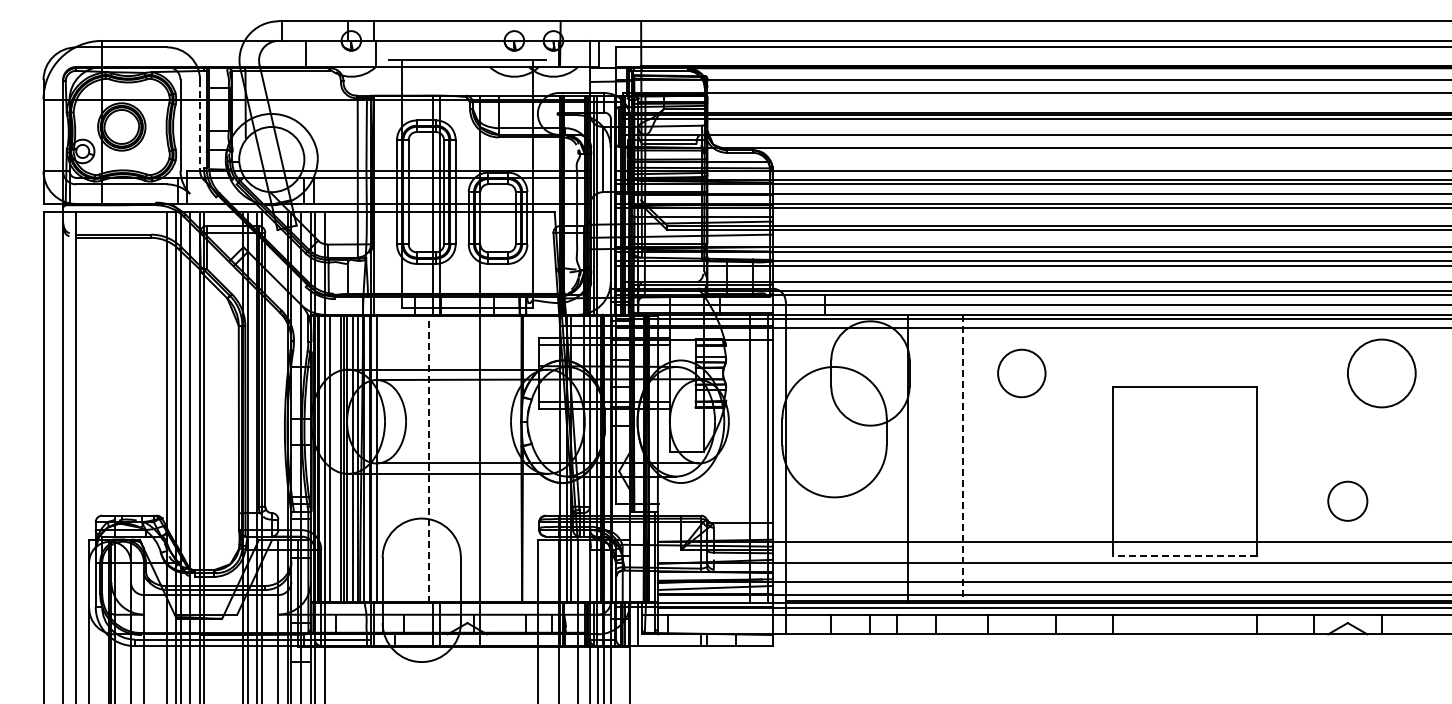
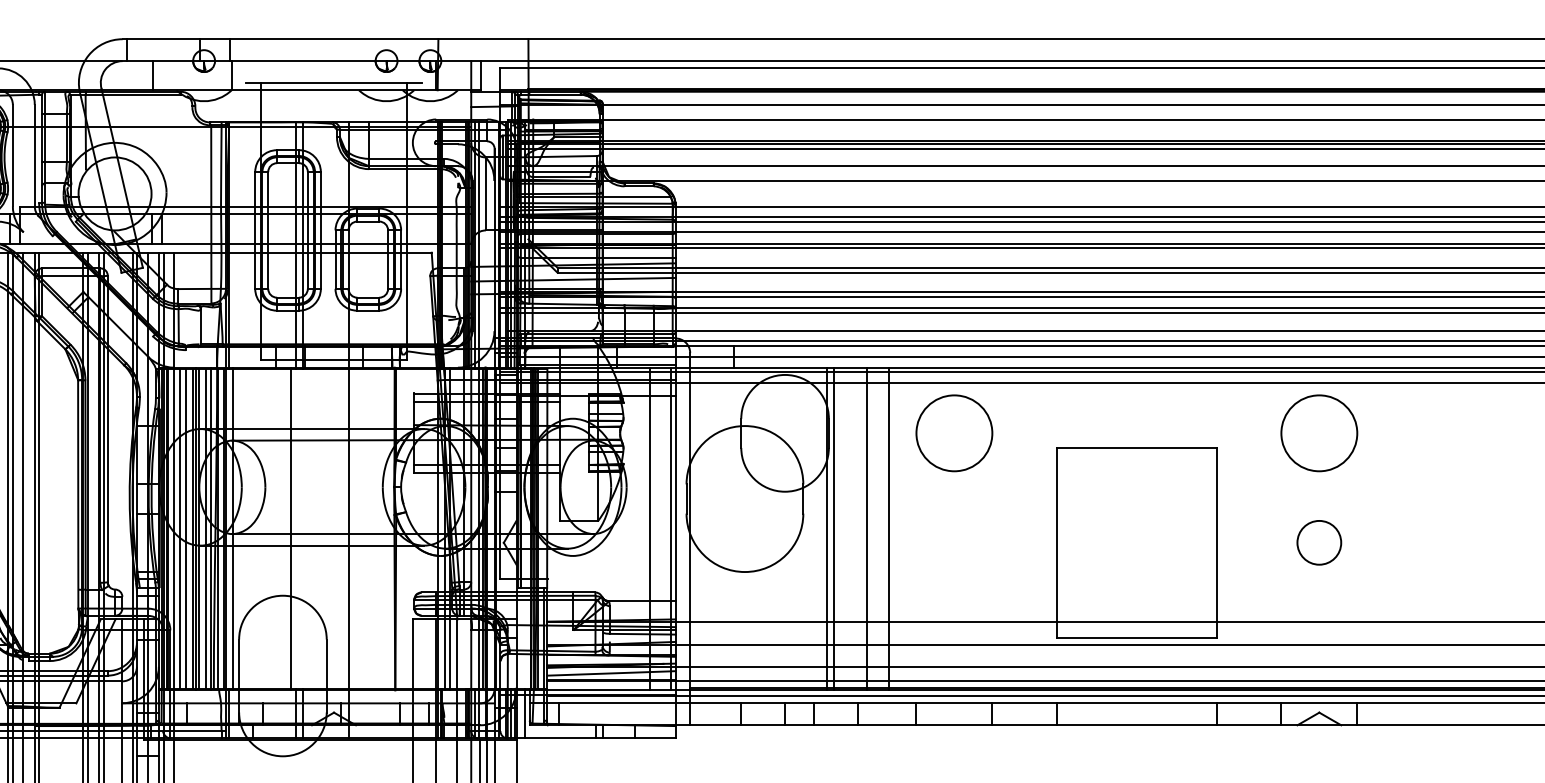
line: (200, 125) -> (35, 155), dashed -> solid
circle: (1021, 373) -> (954, 433), size x1.43
circle: (1381, 373) -> (1318, 433), moved
line: (335, 458) -> (186, 528), added
line: (429, 458) -> (291, 528), dashed -> solid
line: (914, 458) -> (834, 528), added
line: (943, 458) -> (866, 528), added
line: (963, 459) -> (889, 529), dashed -> solid
circle: (1347, 500) -> (1318, 541), moved
line: (1184, 556) -> (1136, 638), dashed -> solid

